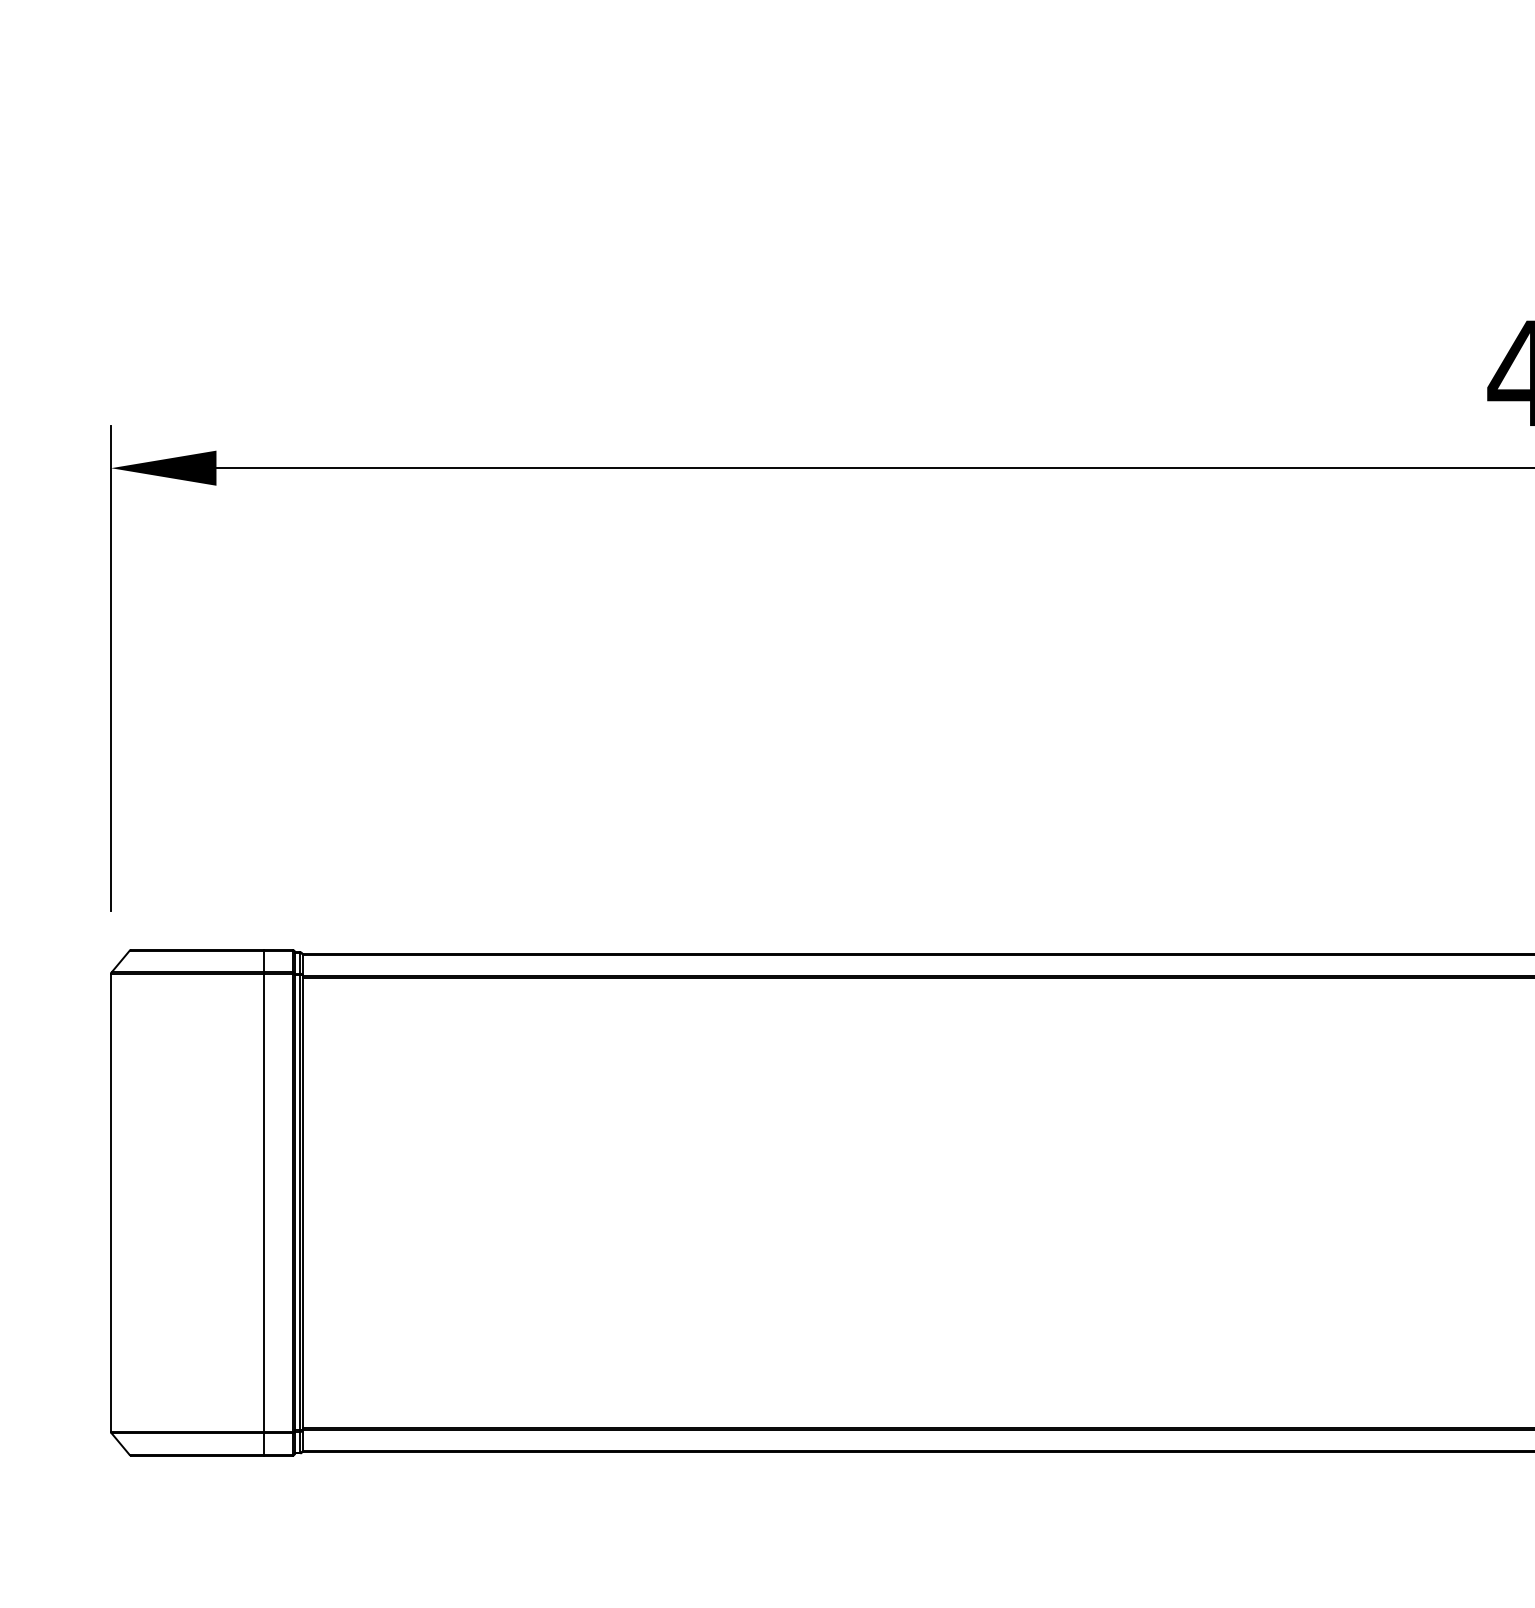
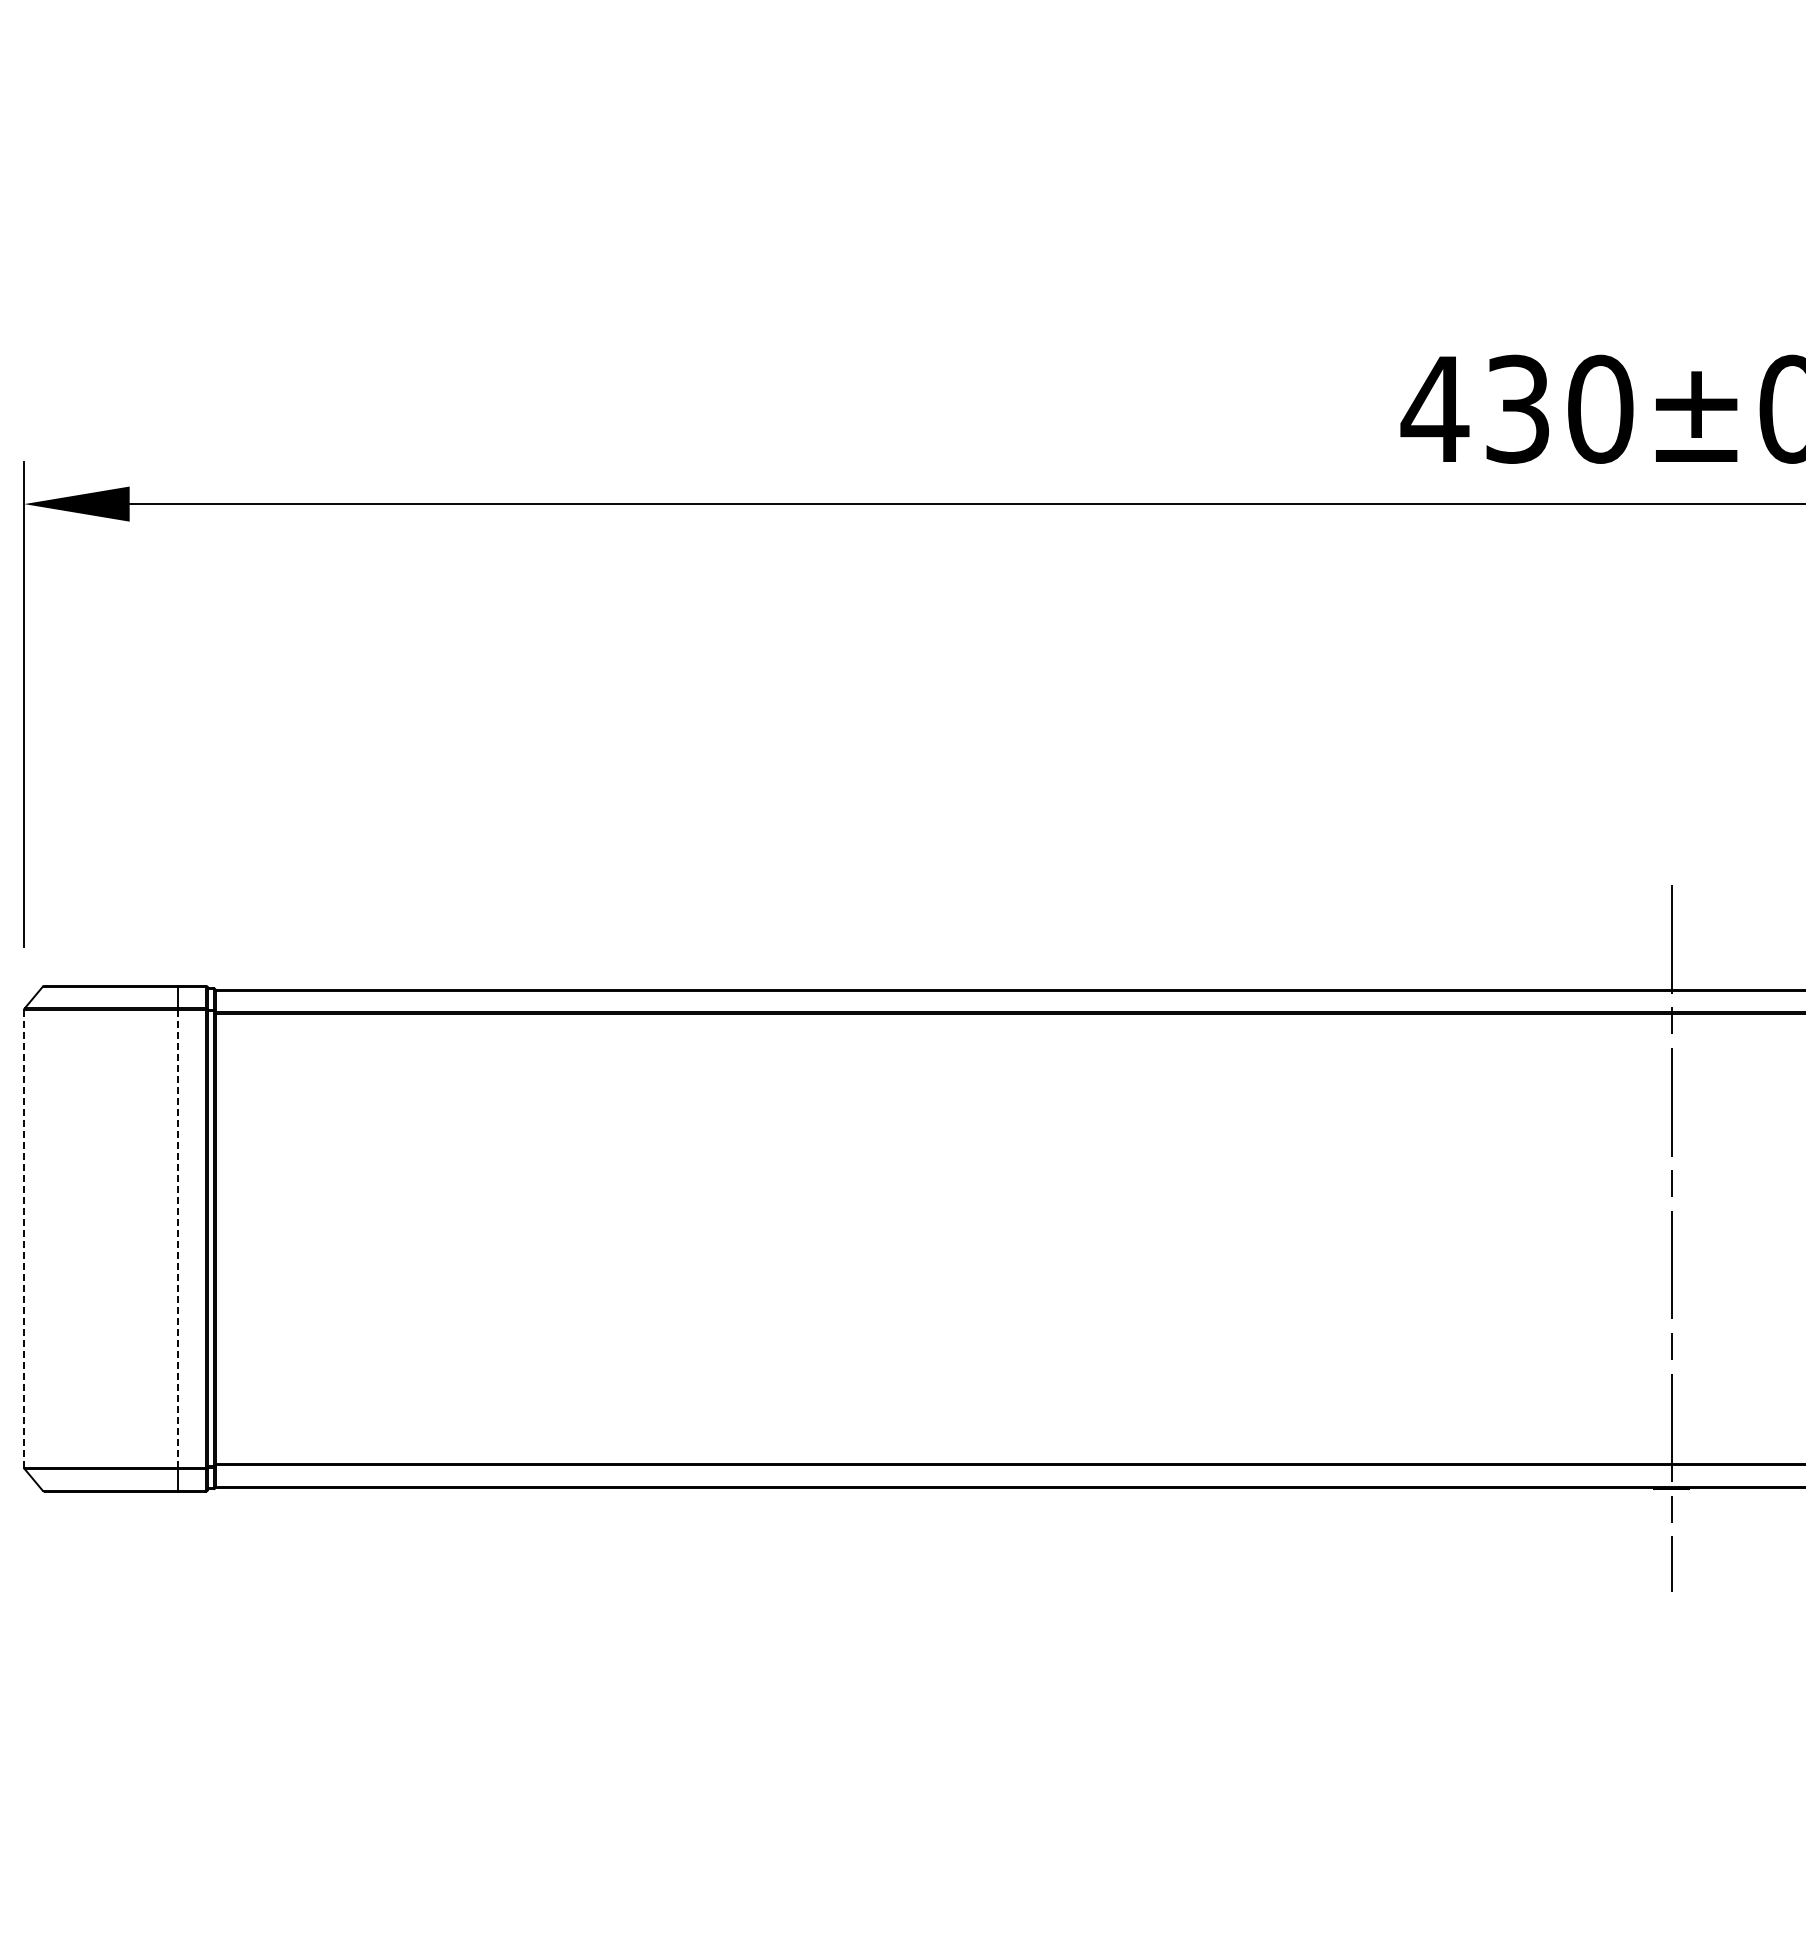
line: (264, 1202) -> (177, 1238), solid -> dashed
line: (111, 1203) -> (24, 1239), solid -> dashed

